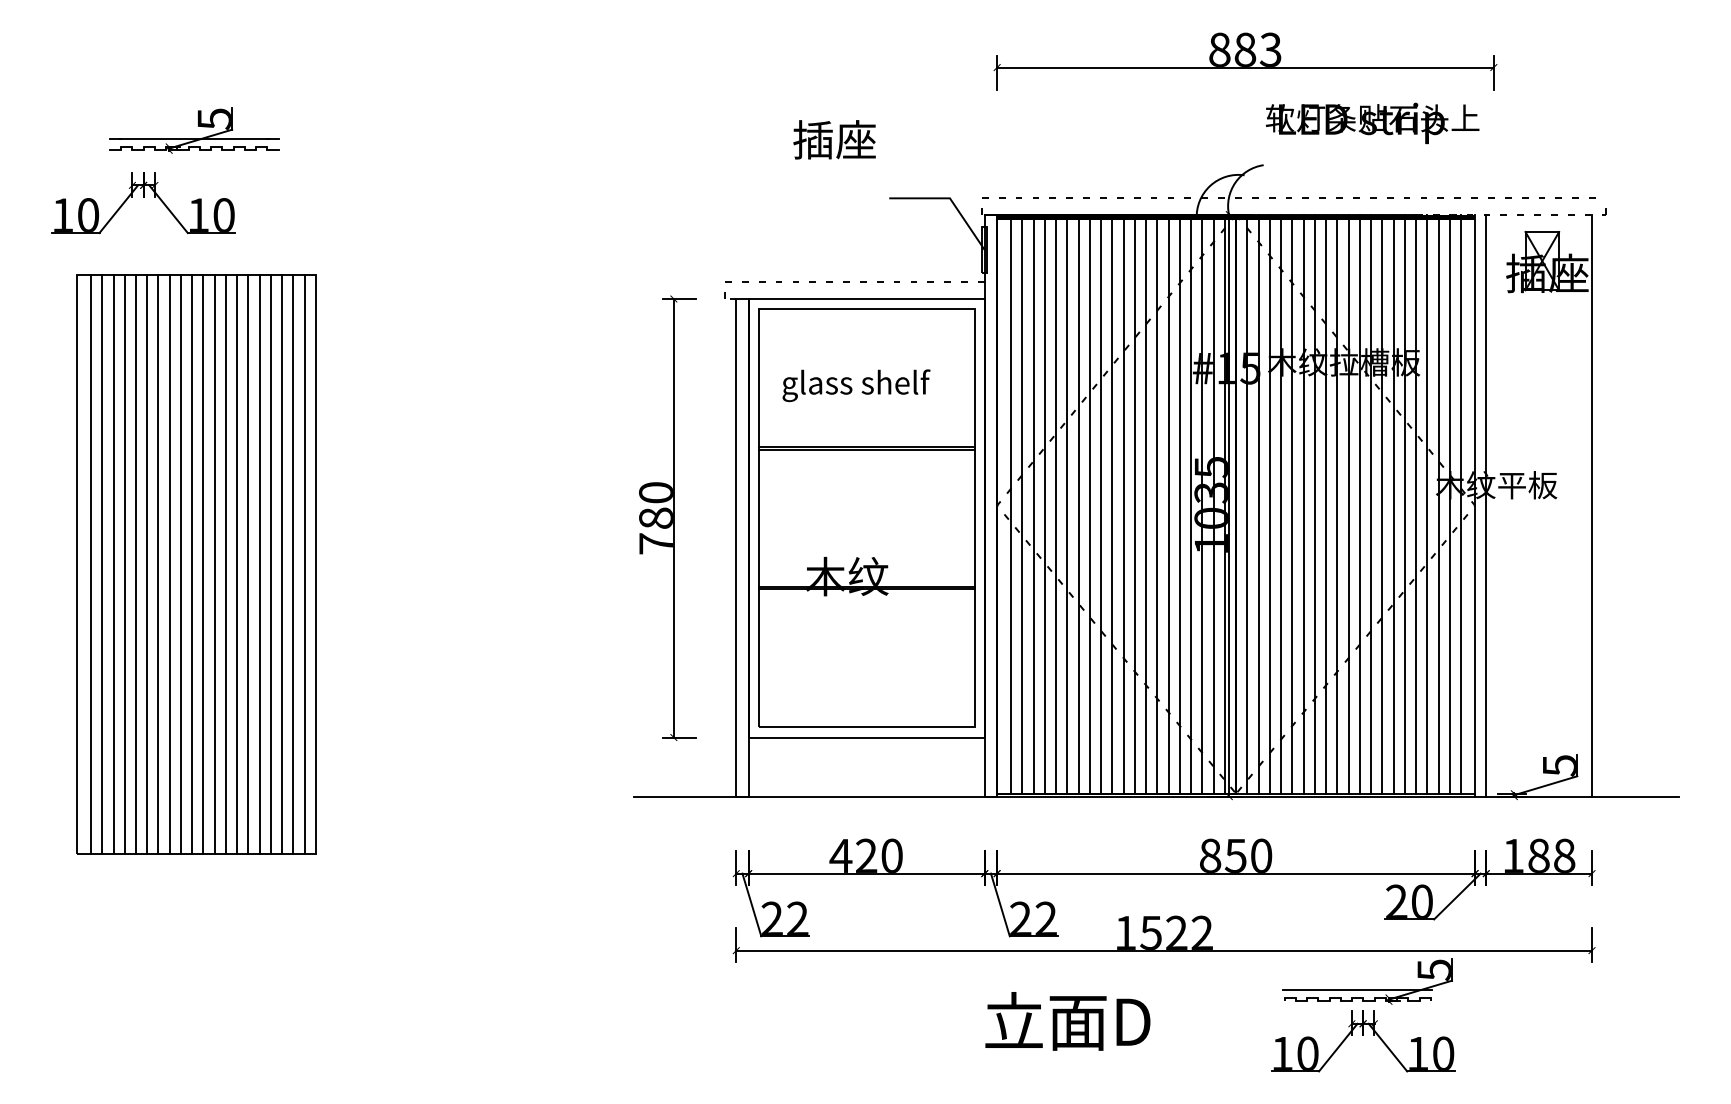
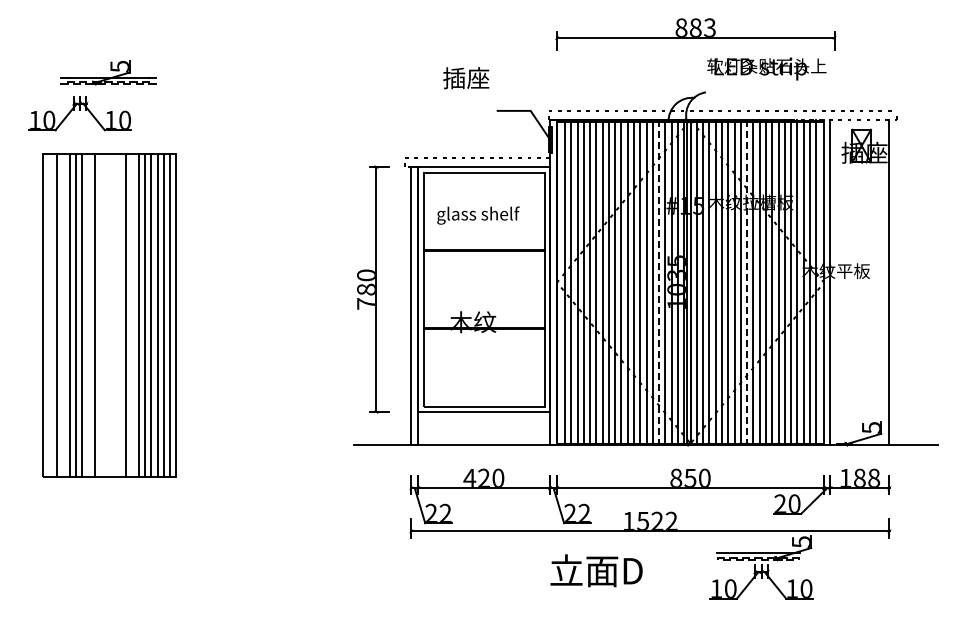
line: (1180, 503) -> (659, 281), solid -> dashed
line: (1337, 503) -> (747, 281), solid -> dashed
line: (90, 564) -> (50, 315), removed
line: (113, 564) -> (63, 315), removed
line: (158, 564) -> (88, 315), removed
line: (181, 564) -> (101, 315), removed
line: (192, 564) -> (107, 315), removed
line: (203, 564) -> (113, 315), removed
line: (214, 564) -> (119, 315), removed
line: (237, 564) -> (132, 315), removed

